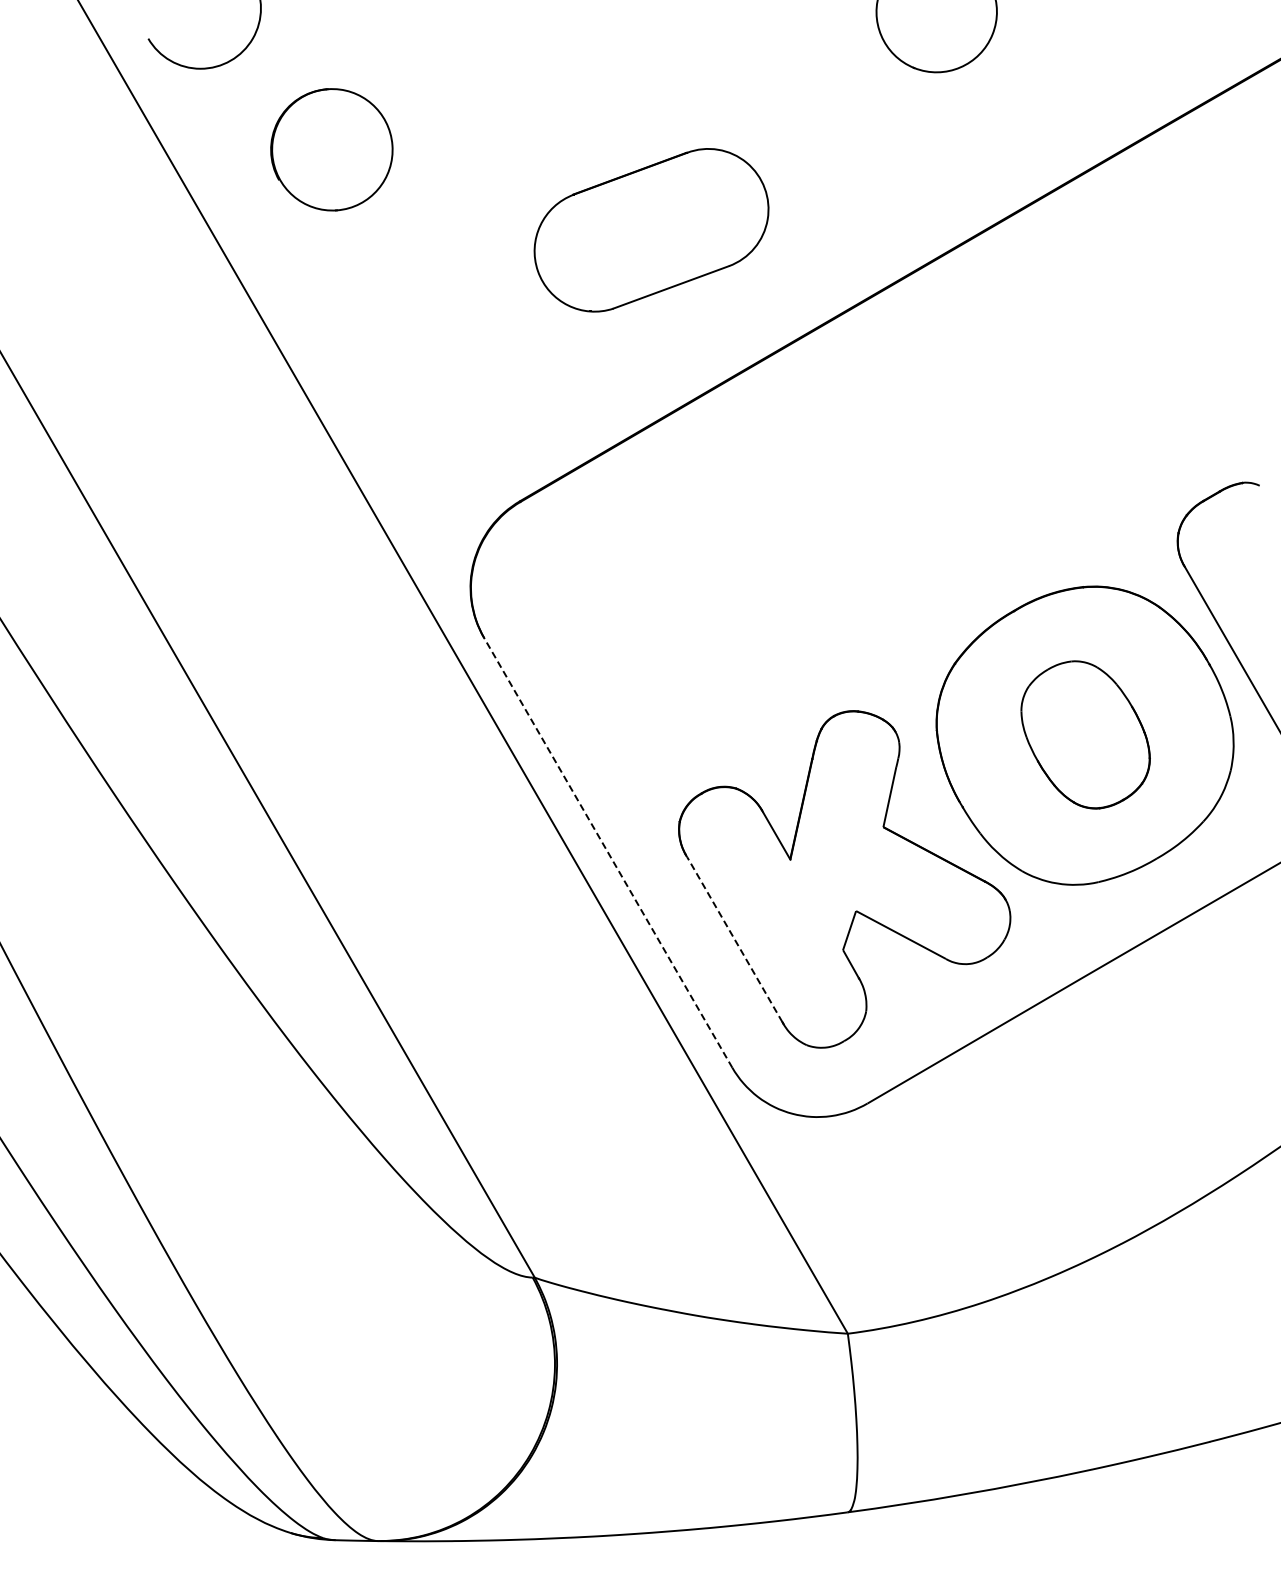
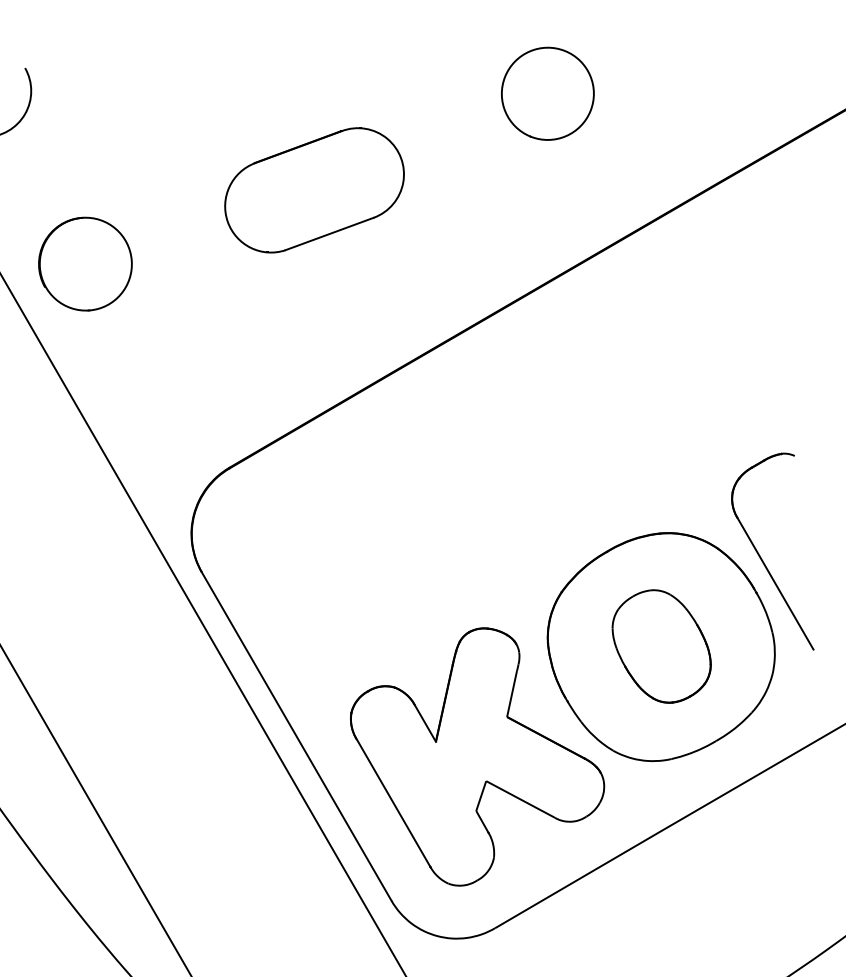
part: (331, 149) -> (85, 263), moved
part: (651, 230) -> (314, 190), moved
line: (607, 852) -> (296, 736), dashed -> solid
line: (734, 939) -> (393, 802), dashed -> solid

